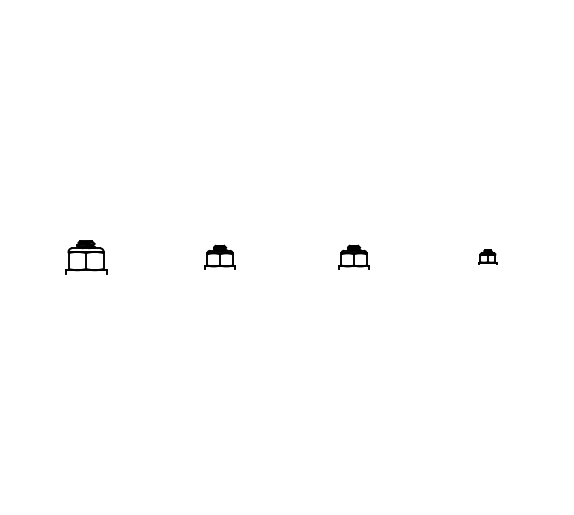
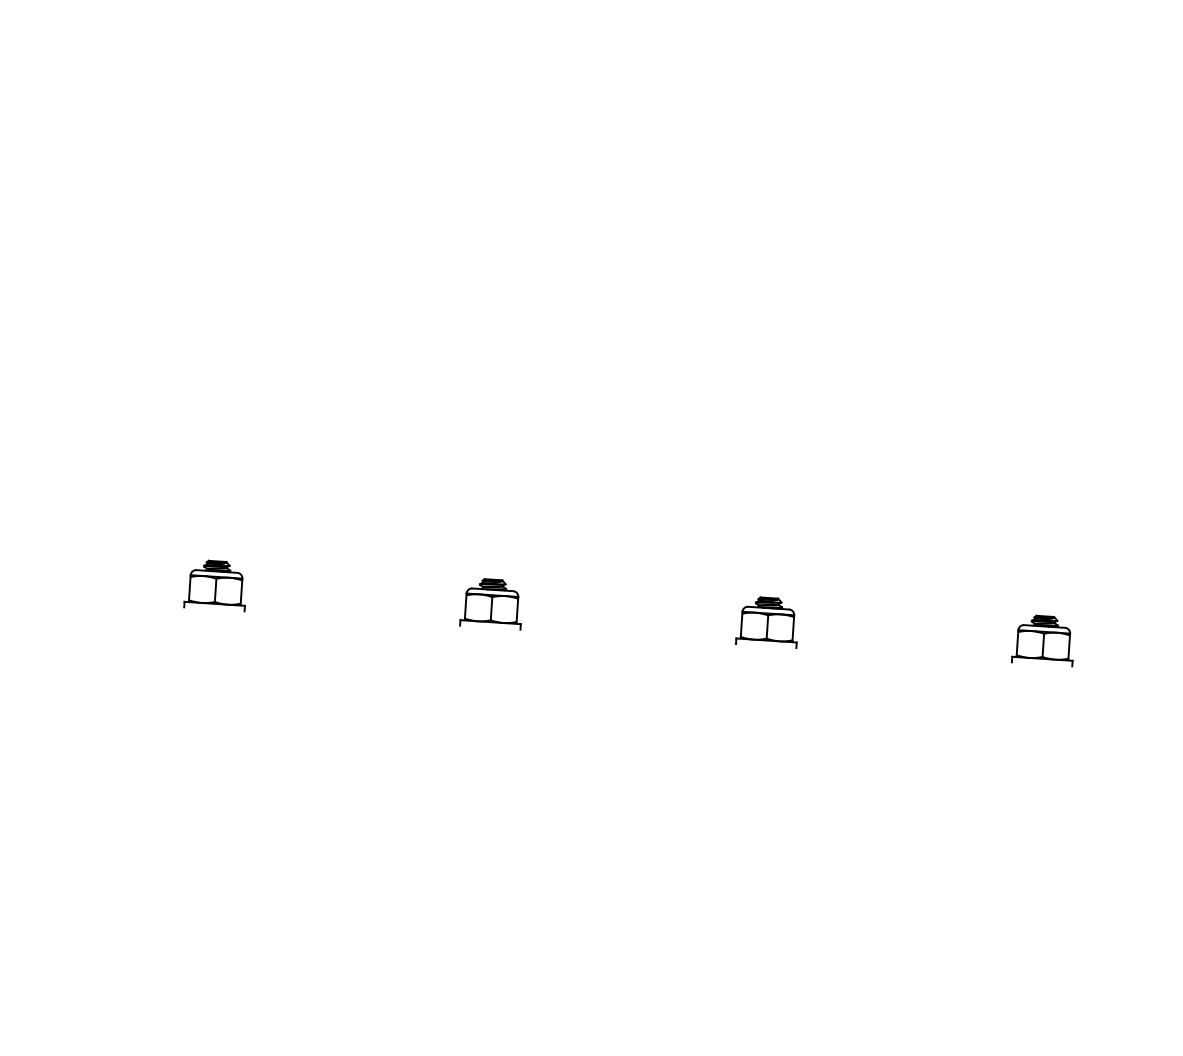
part: (85, 256) -> (214, 583), size x0.71
part: (487, 256) -> (1042, 638), size x1.67

